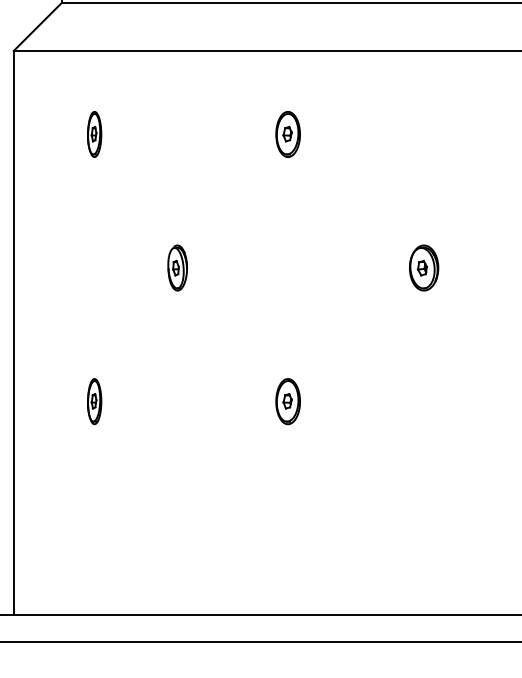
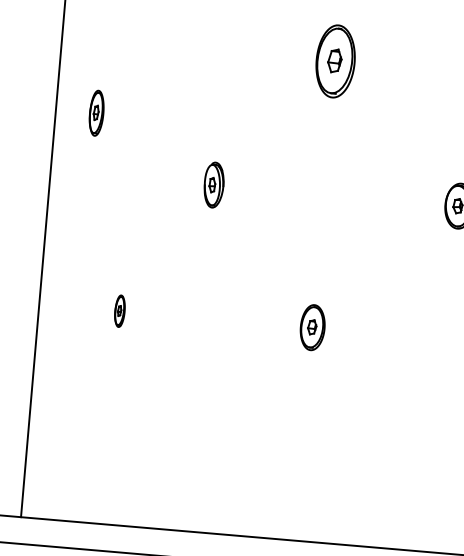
part: (94, 134) -> (96, 113), moved
part: (287, 134) -> (334, 61), size x1.6
part: (94, 401) -> (119, 310), size x0.7

